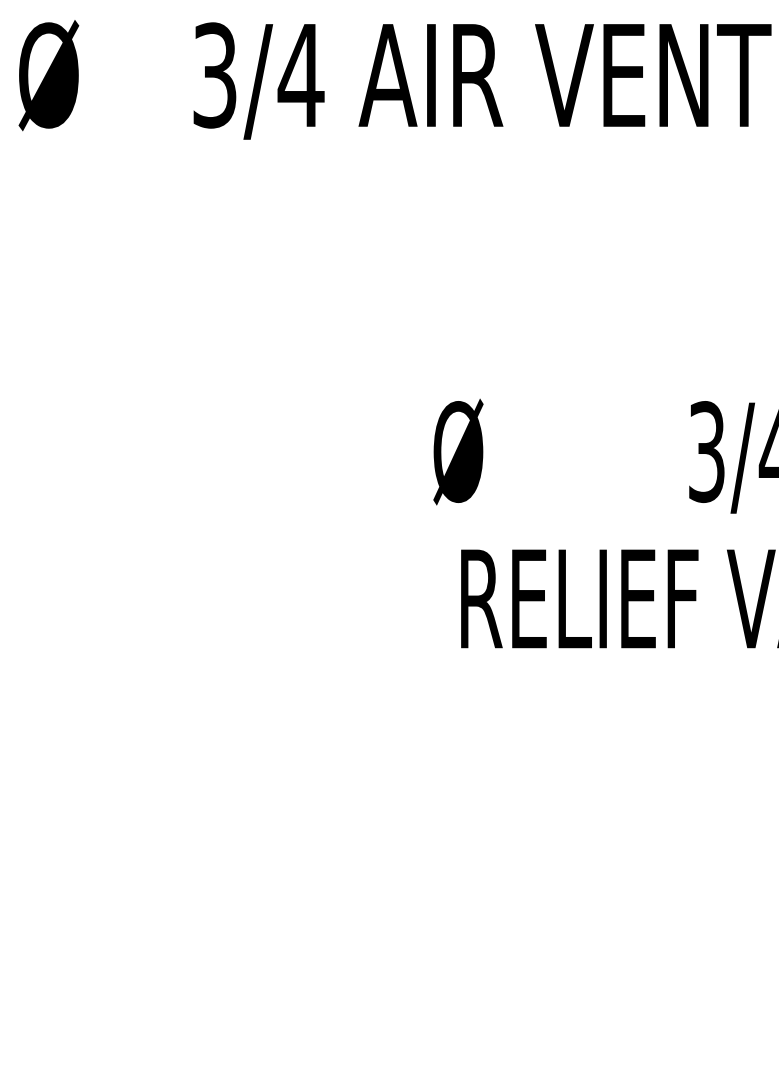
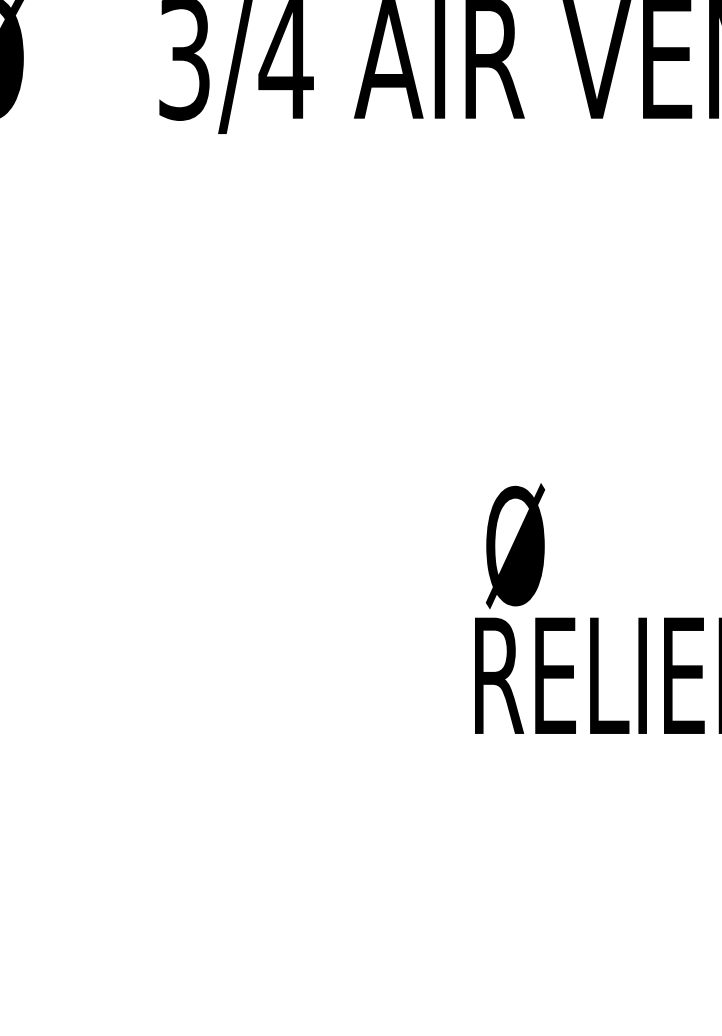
text: (458, 451) -> (515, 545), moved

